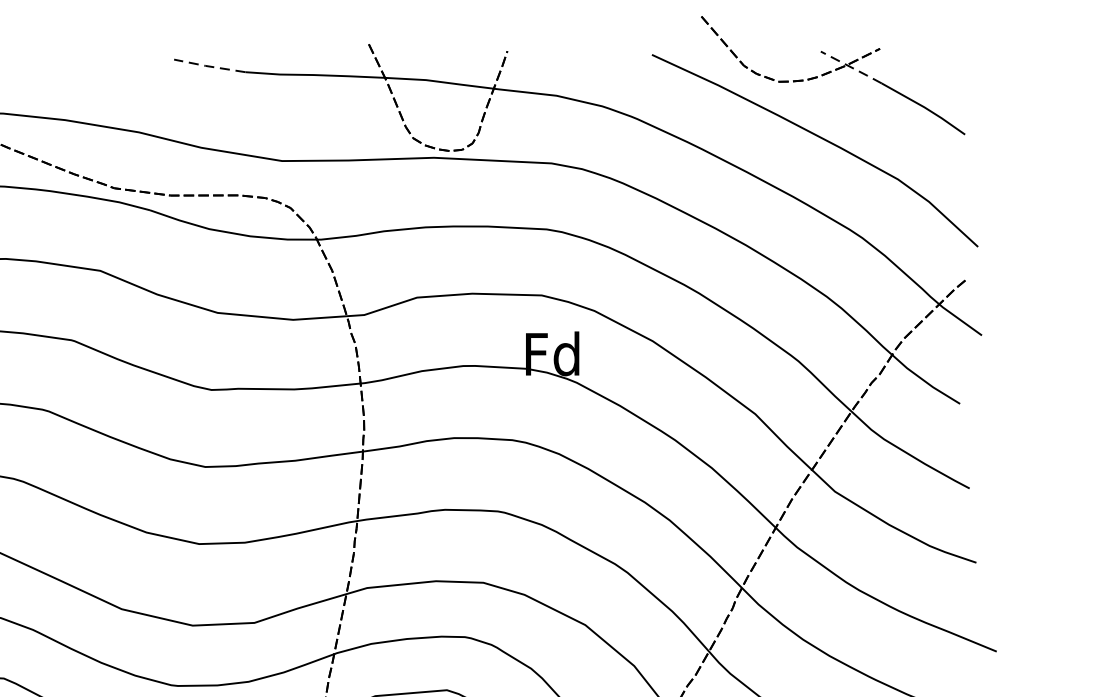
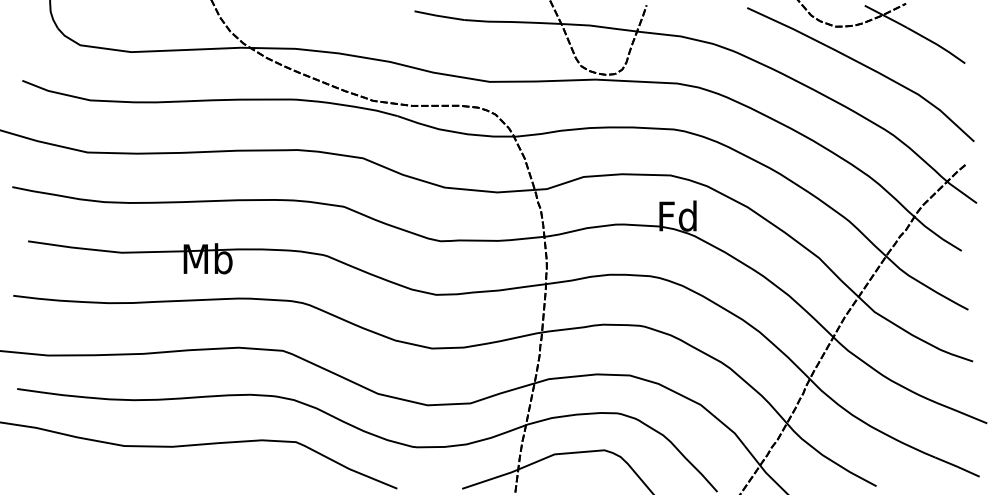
line: (208, 65) -> (438, 15), dashed -> solid
line: (852, 68) -> (886, 17), dashed -> solid

